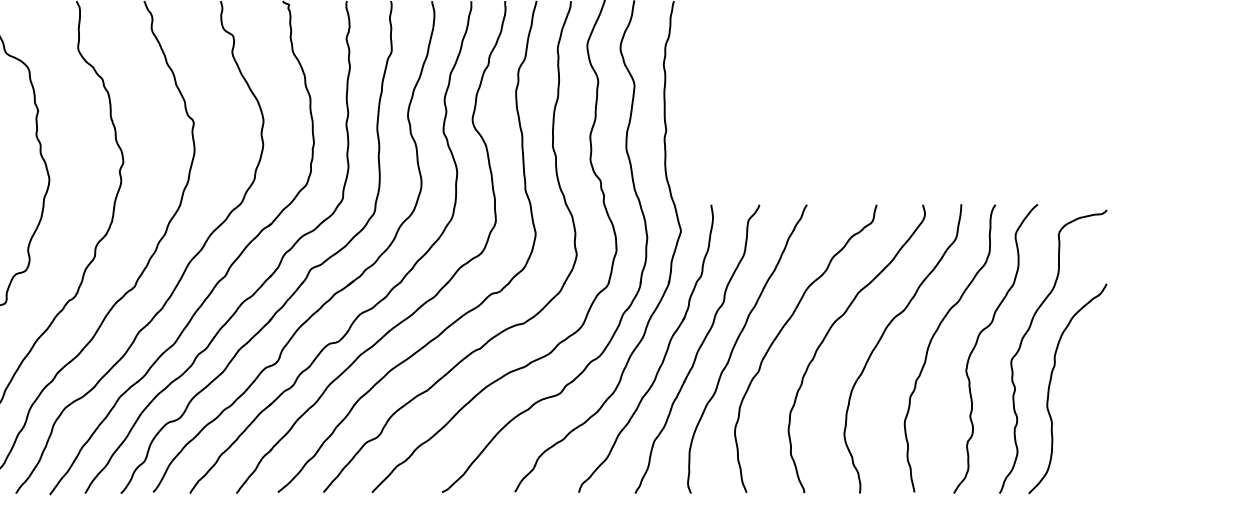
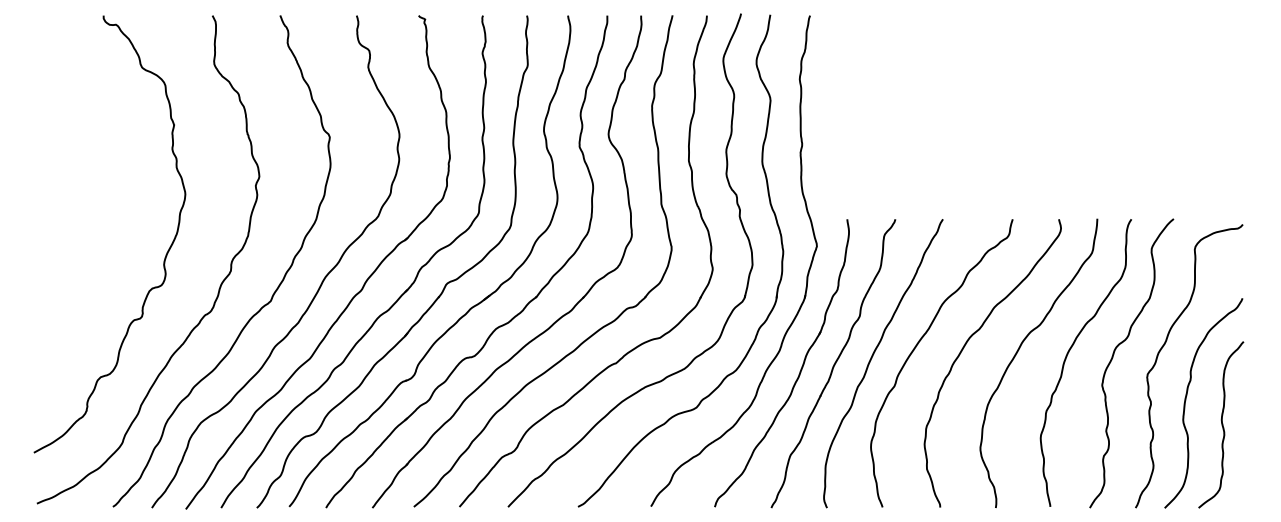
curve: (1085, 410) -> (1221, 424), added

